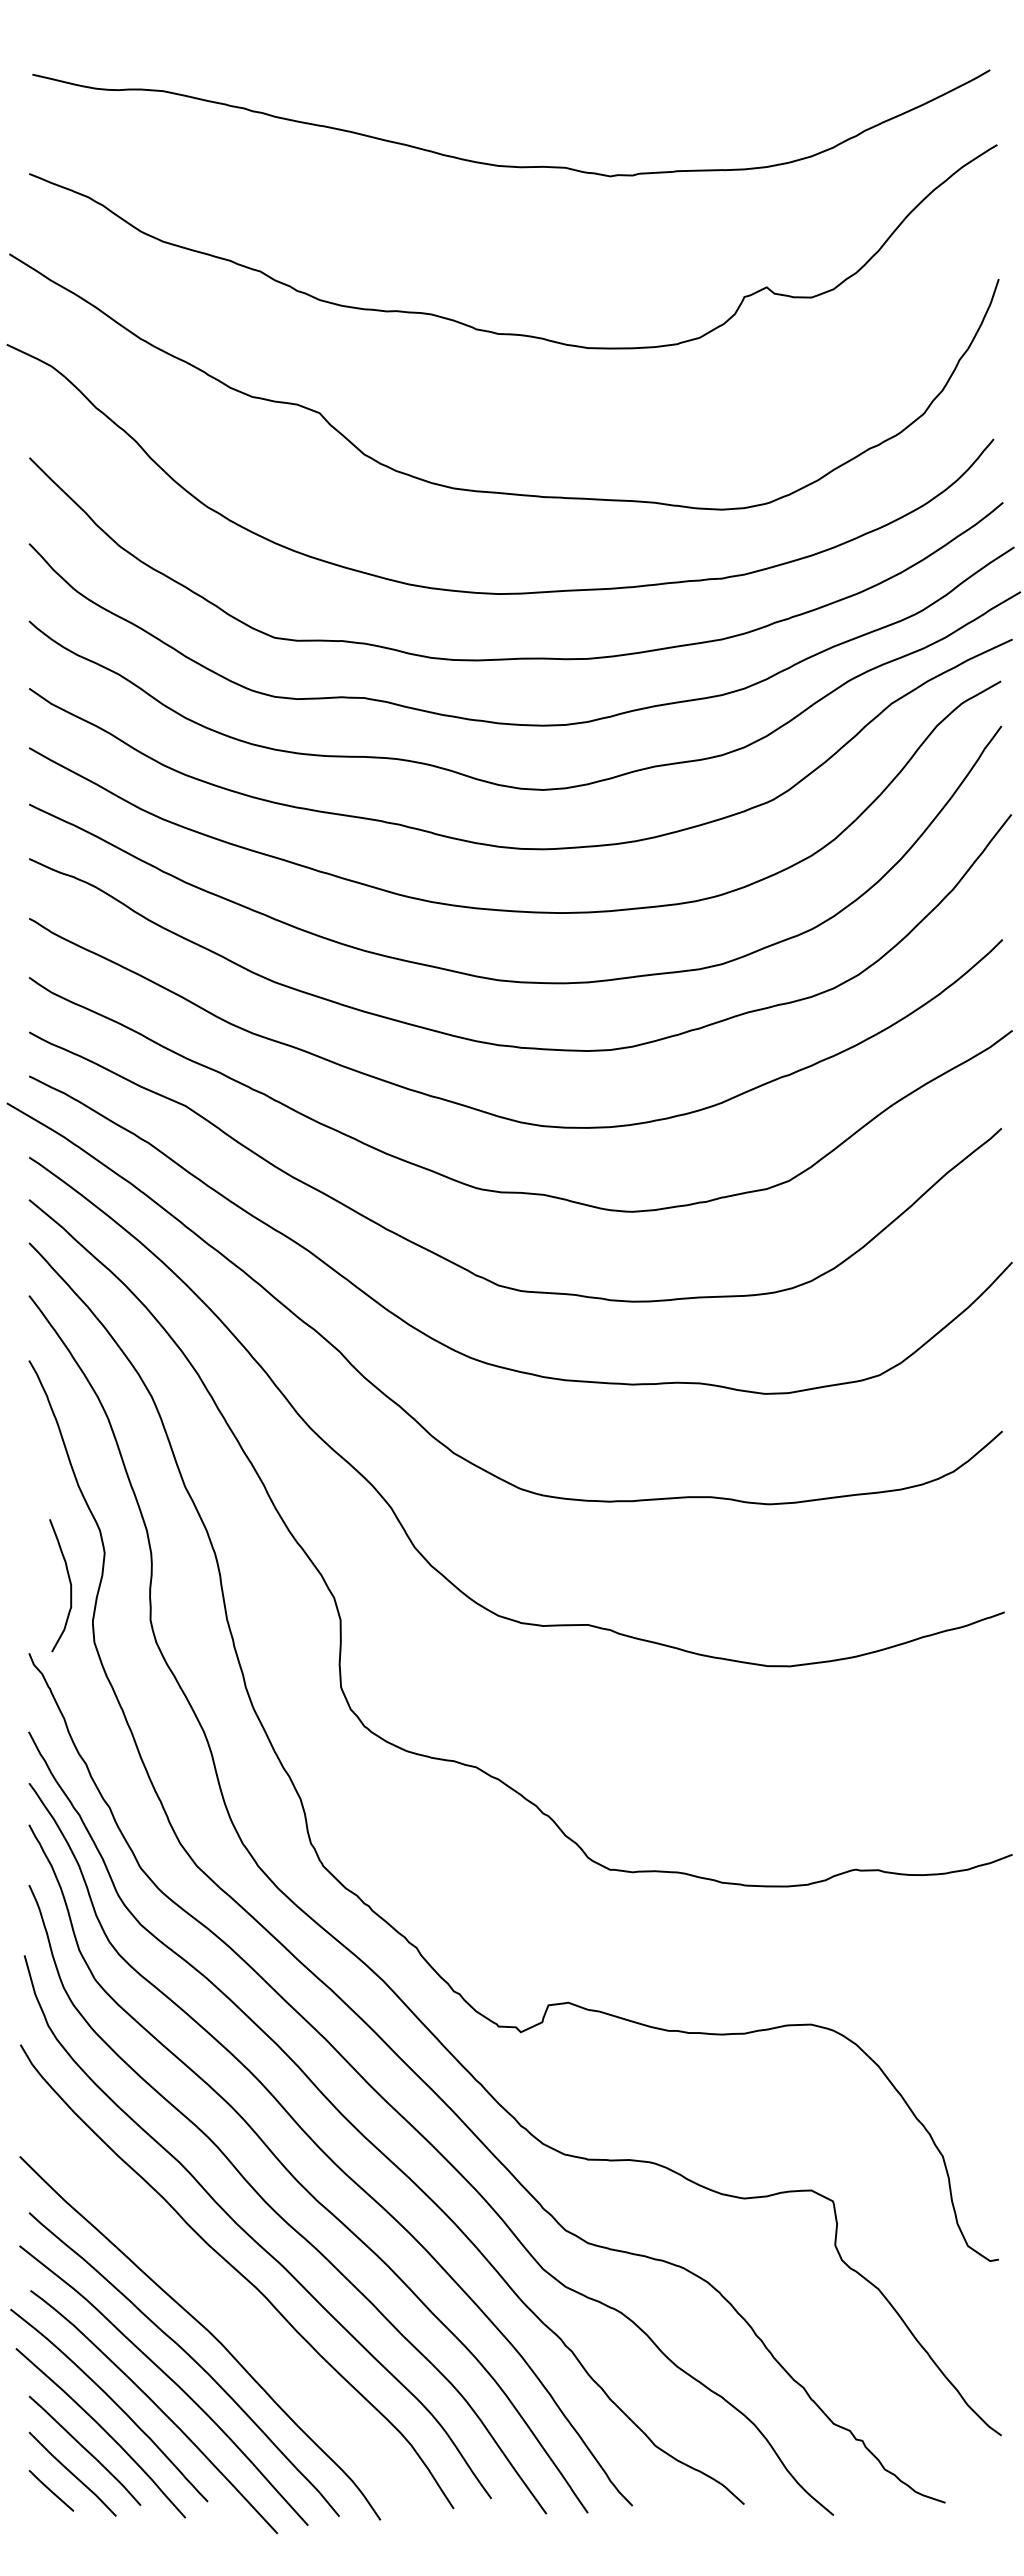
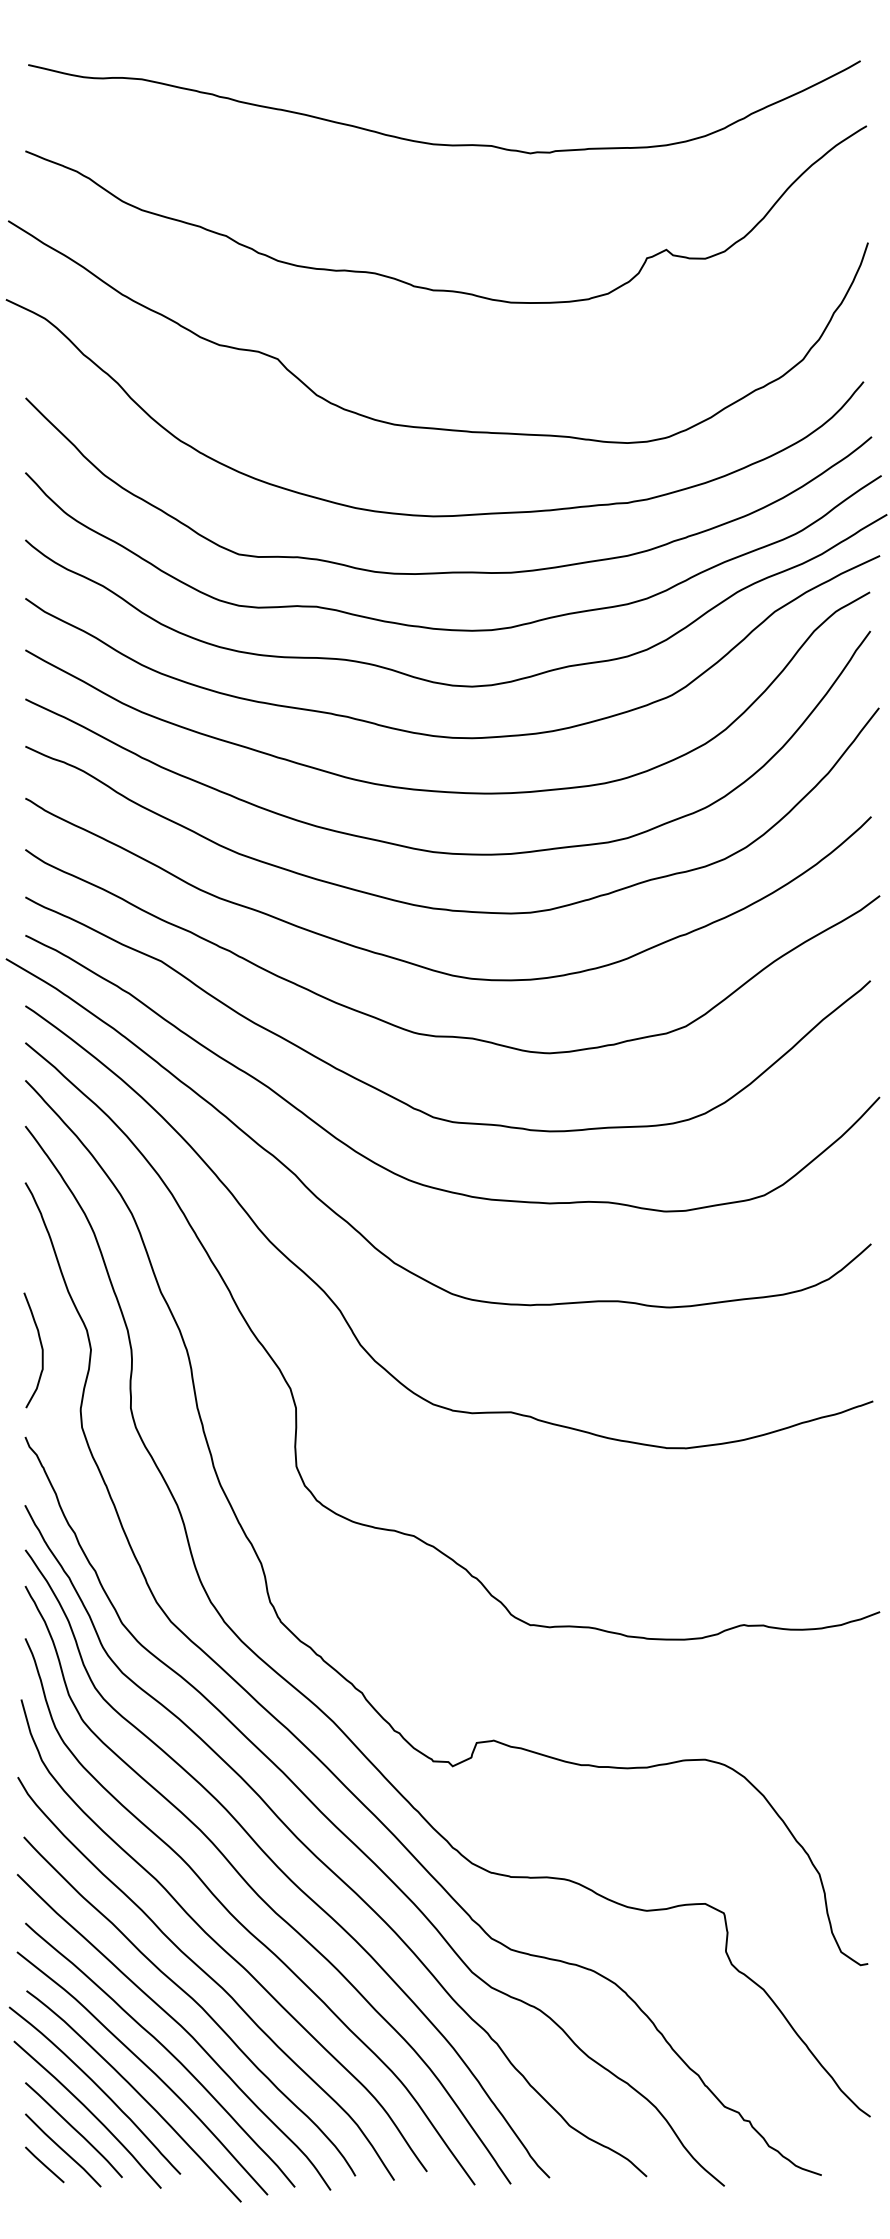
curve: (69, 1583) -> (41, 1348), moved
curve: (221, 2301) -> (192, 2000), added

